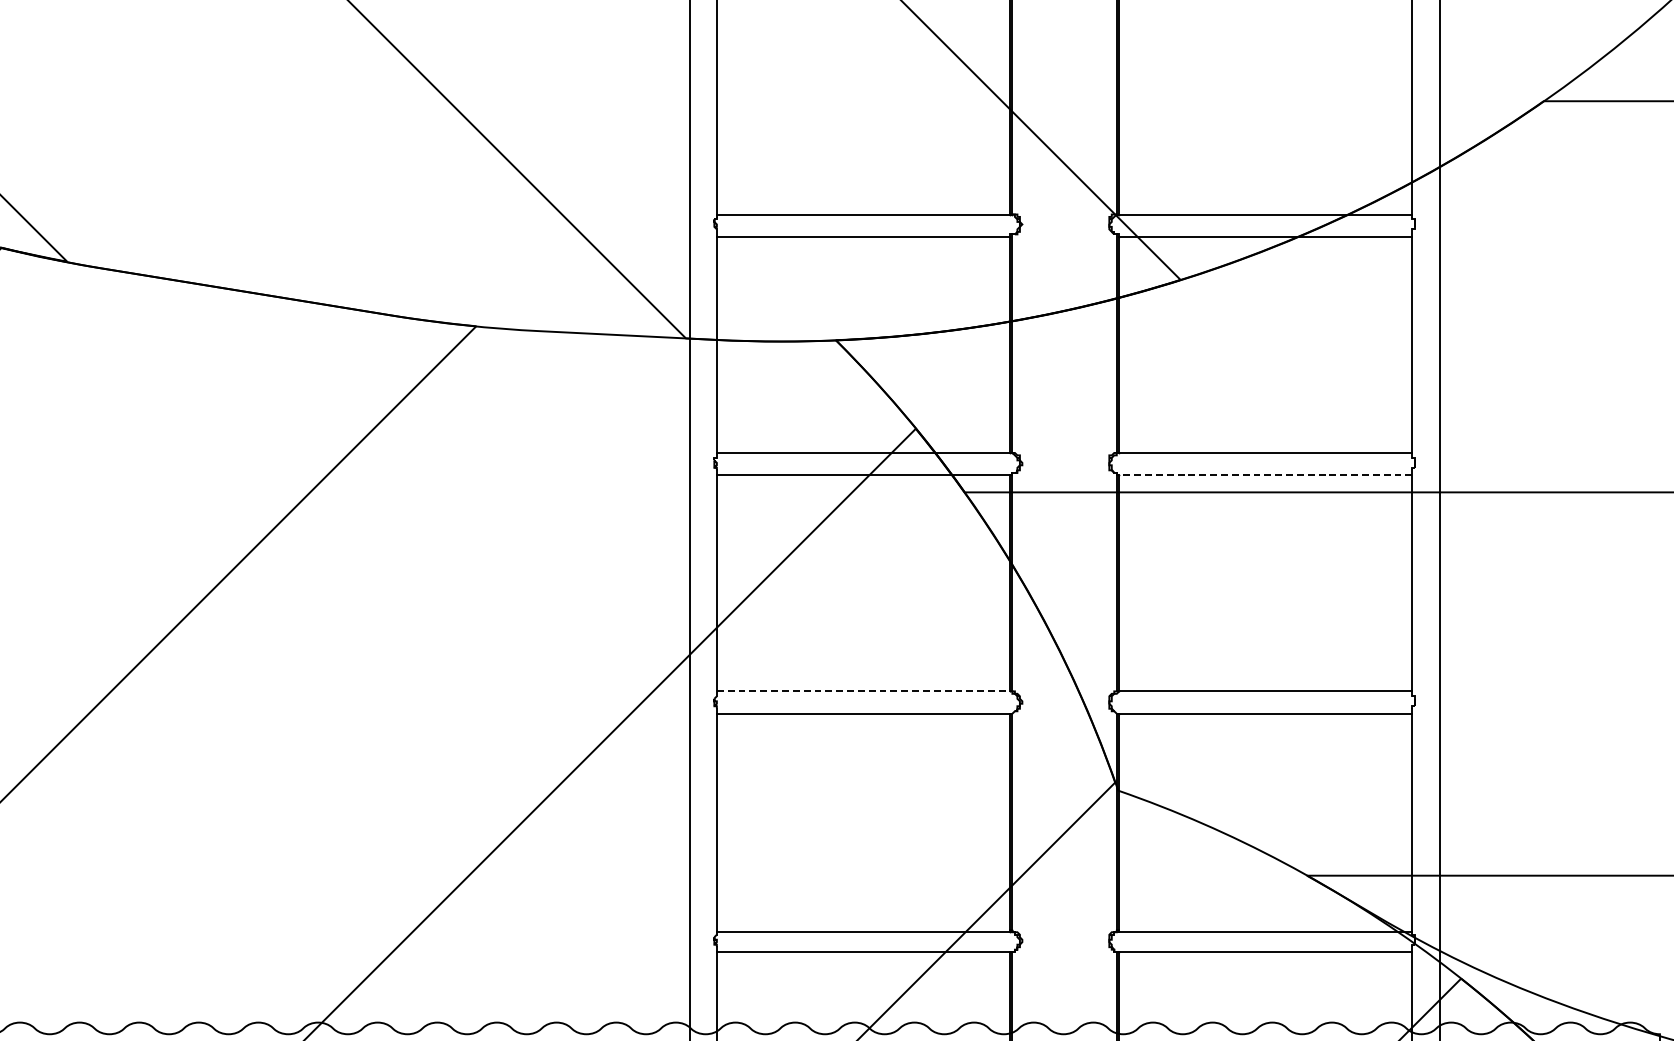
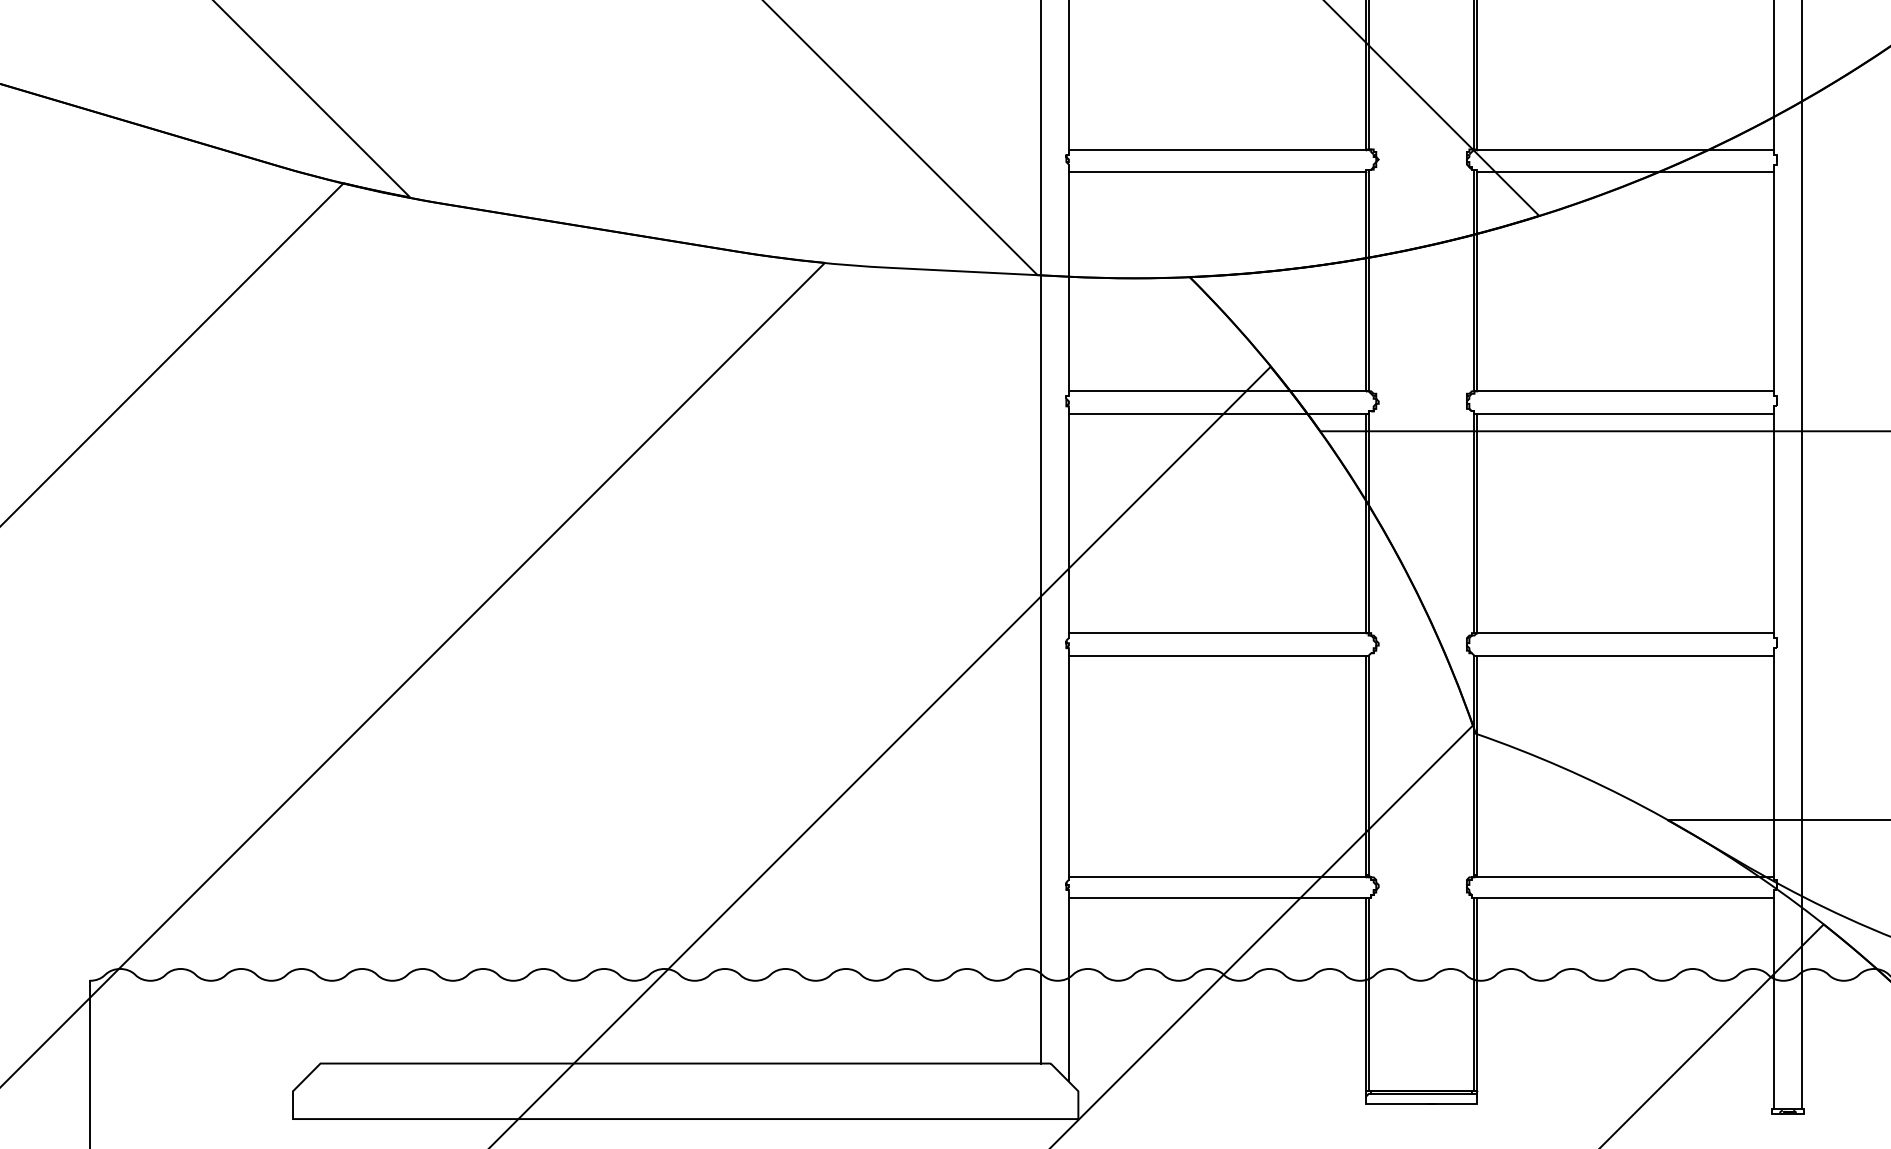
line: (1265, 474) -> (1625, 413), dashed -> solid
line: (863, 691) -> (1217, 633), dashed -> solid

